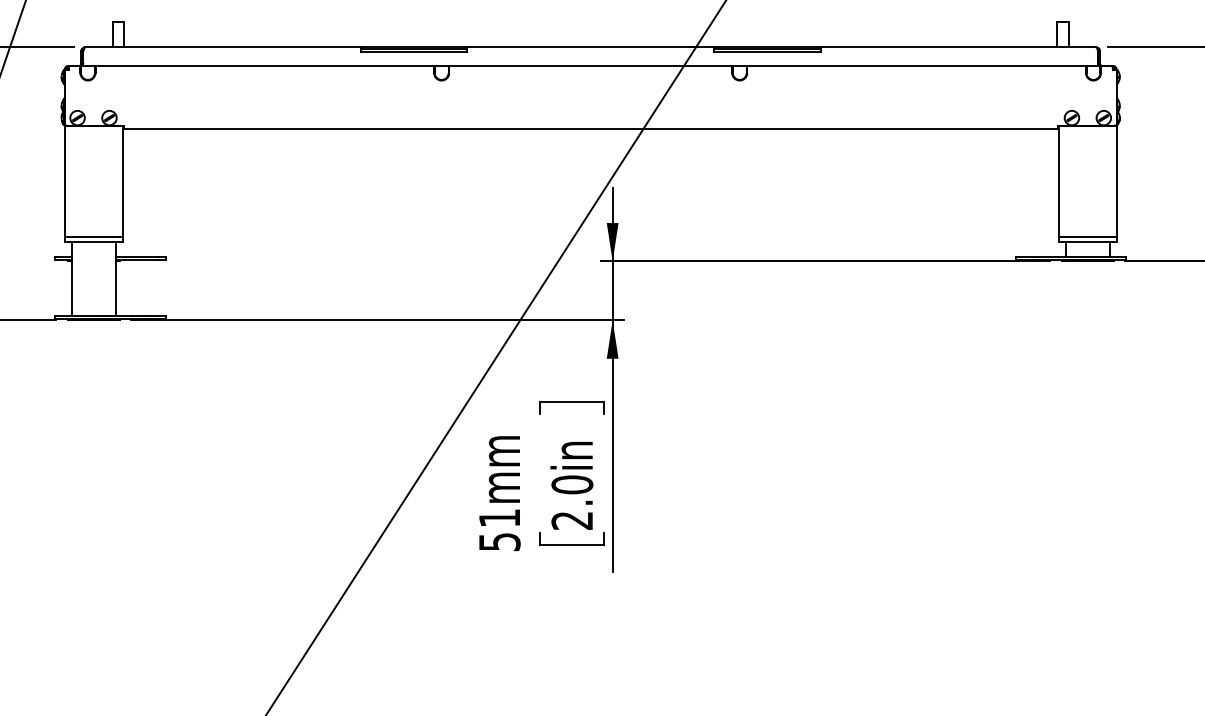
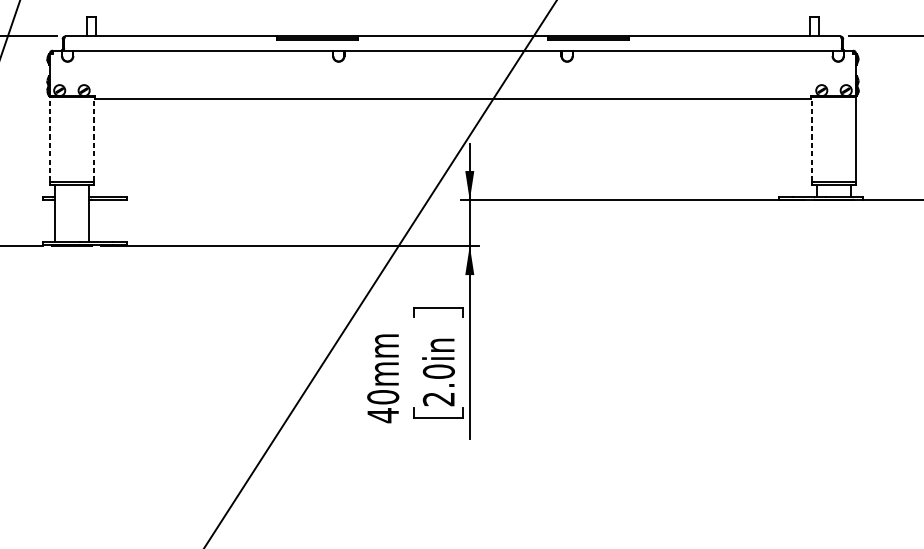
line: (64, 181) -> (49, 139), solid -> dashed
line: (122, 181) -> (94, 139), solid -> dashed
line: (1058, 181) -> (811, 139), solid -> dashed
text: (499, 530) -> (383, 406), 51mm -> 40mm

